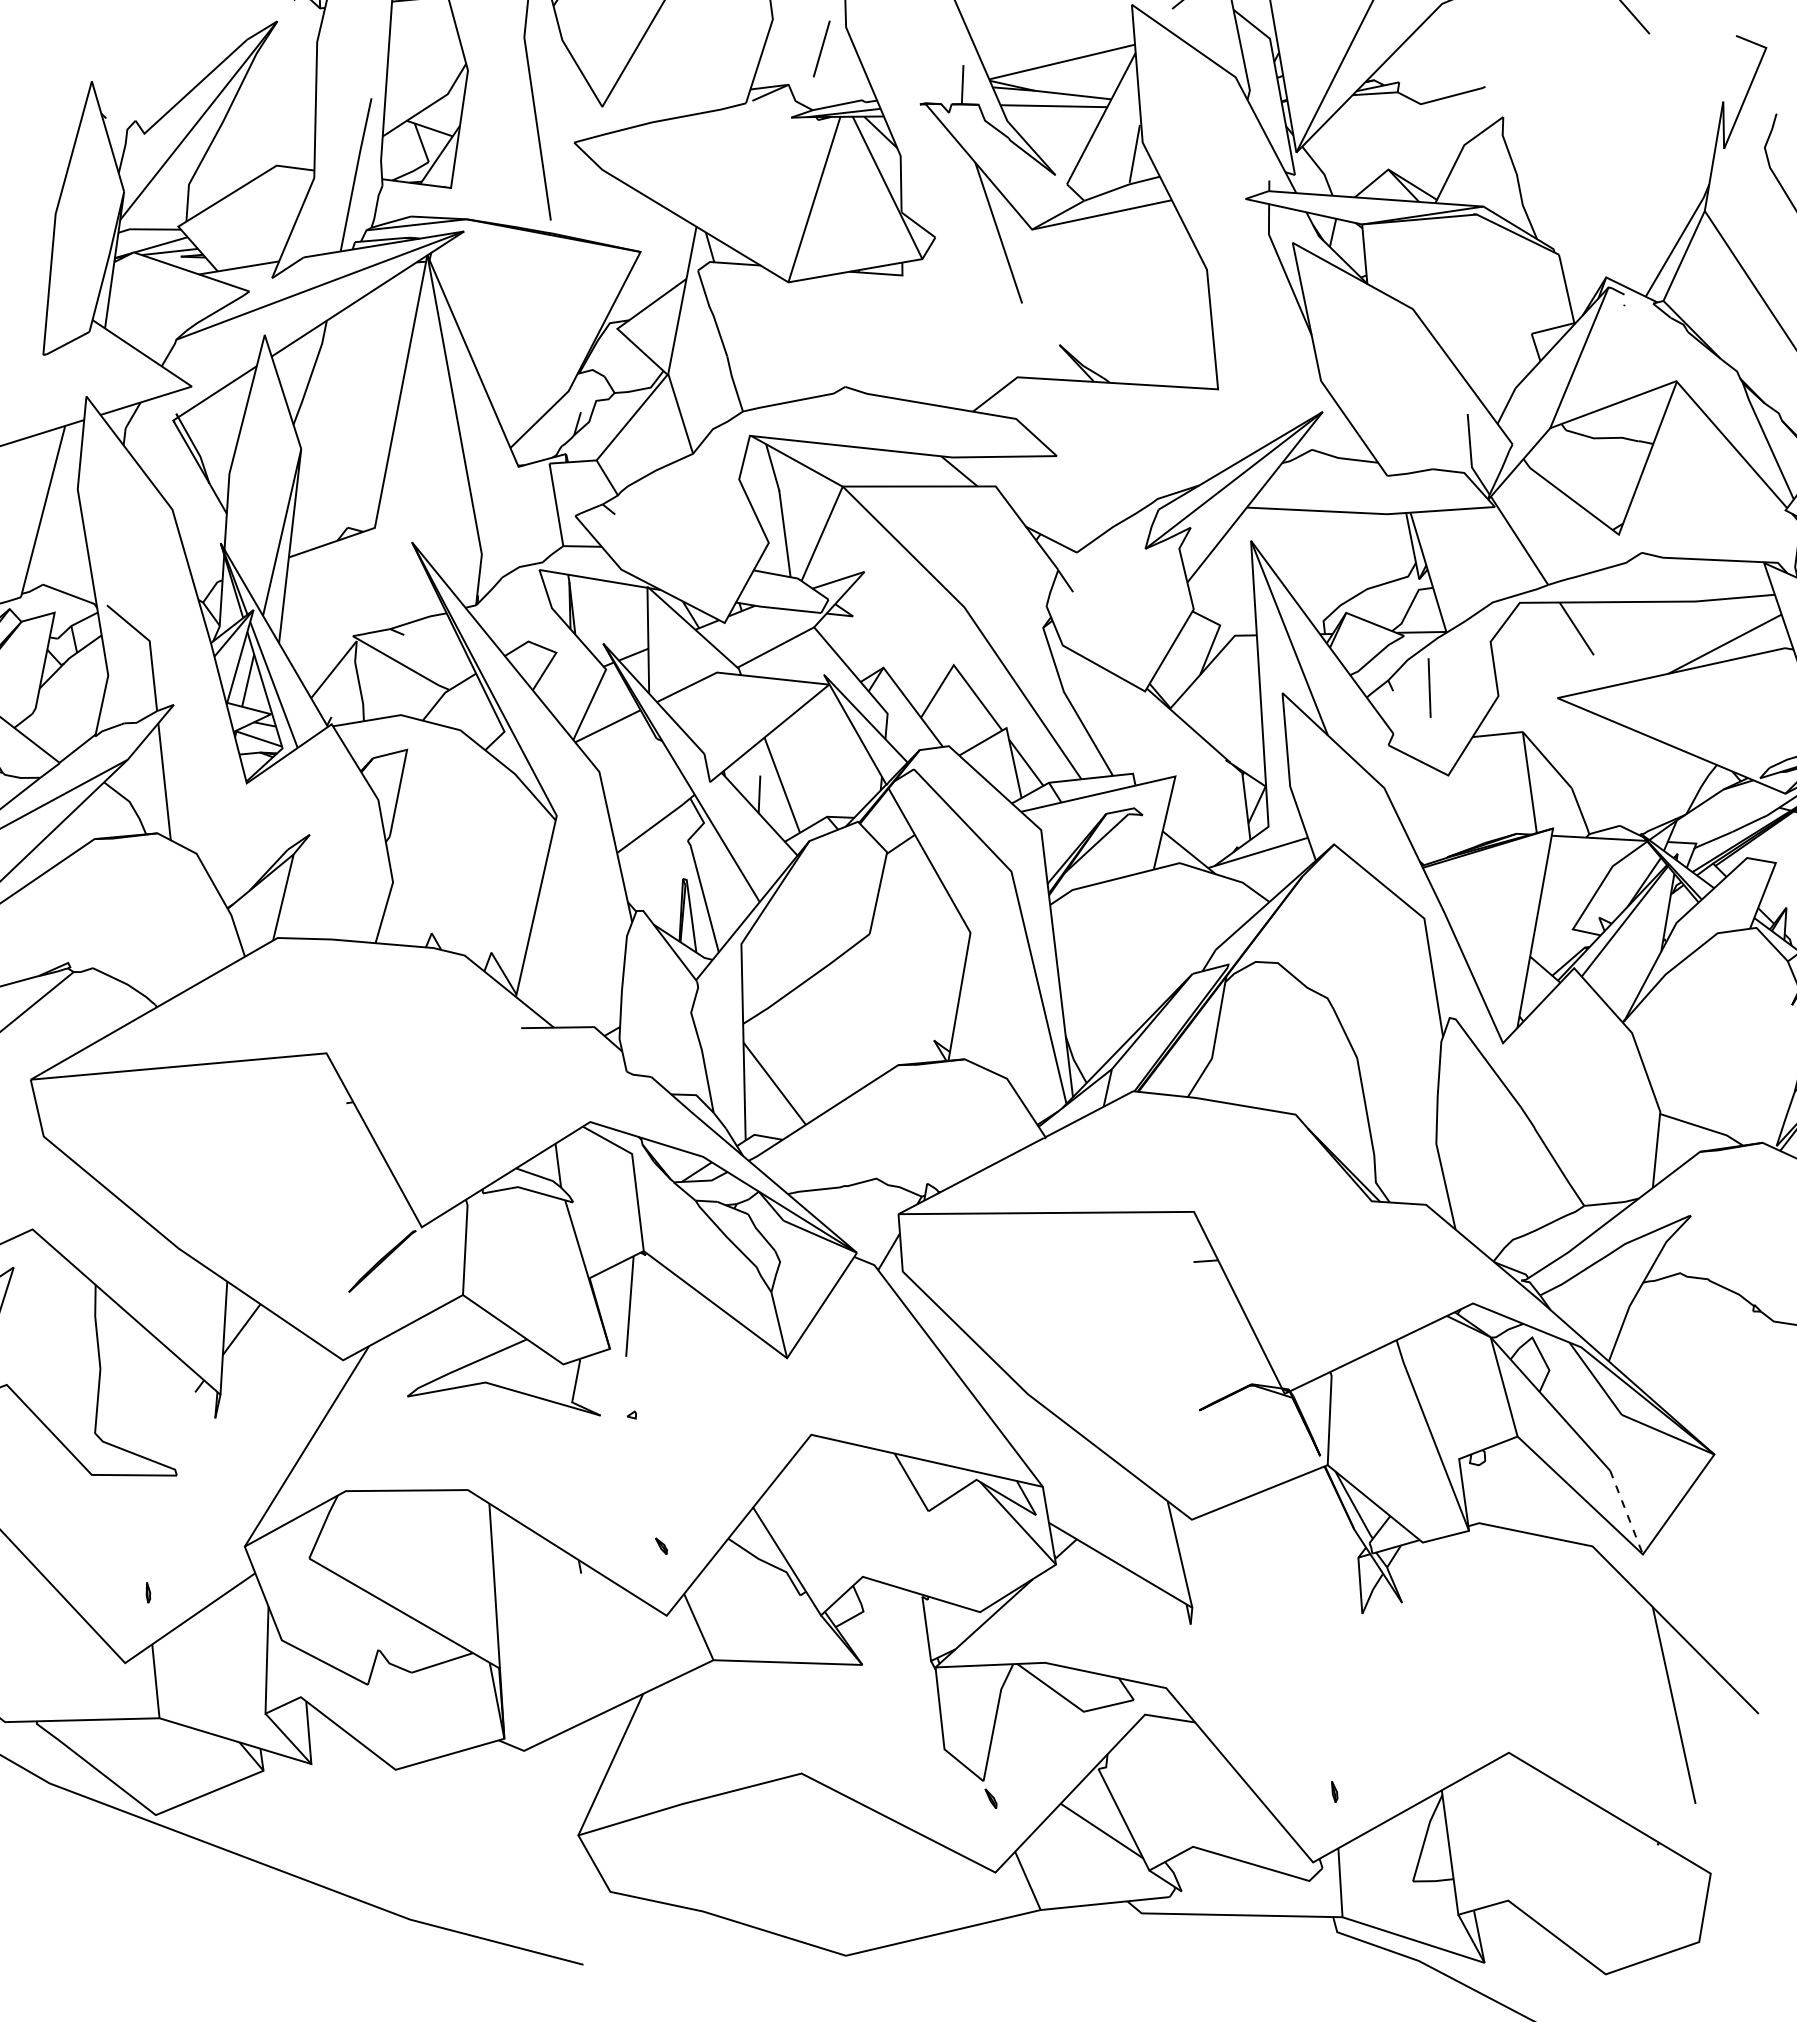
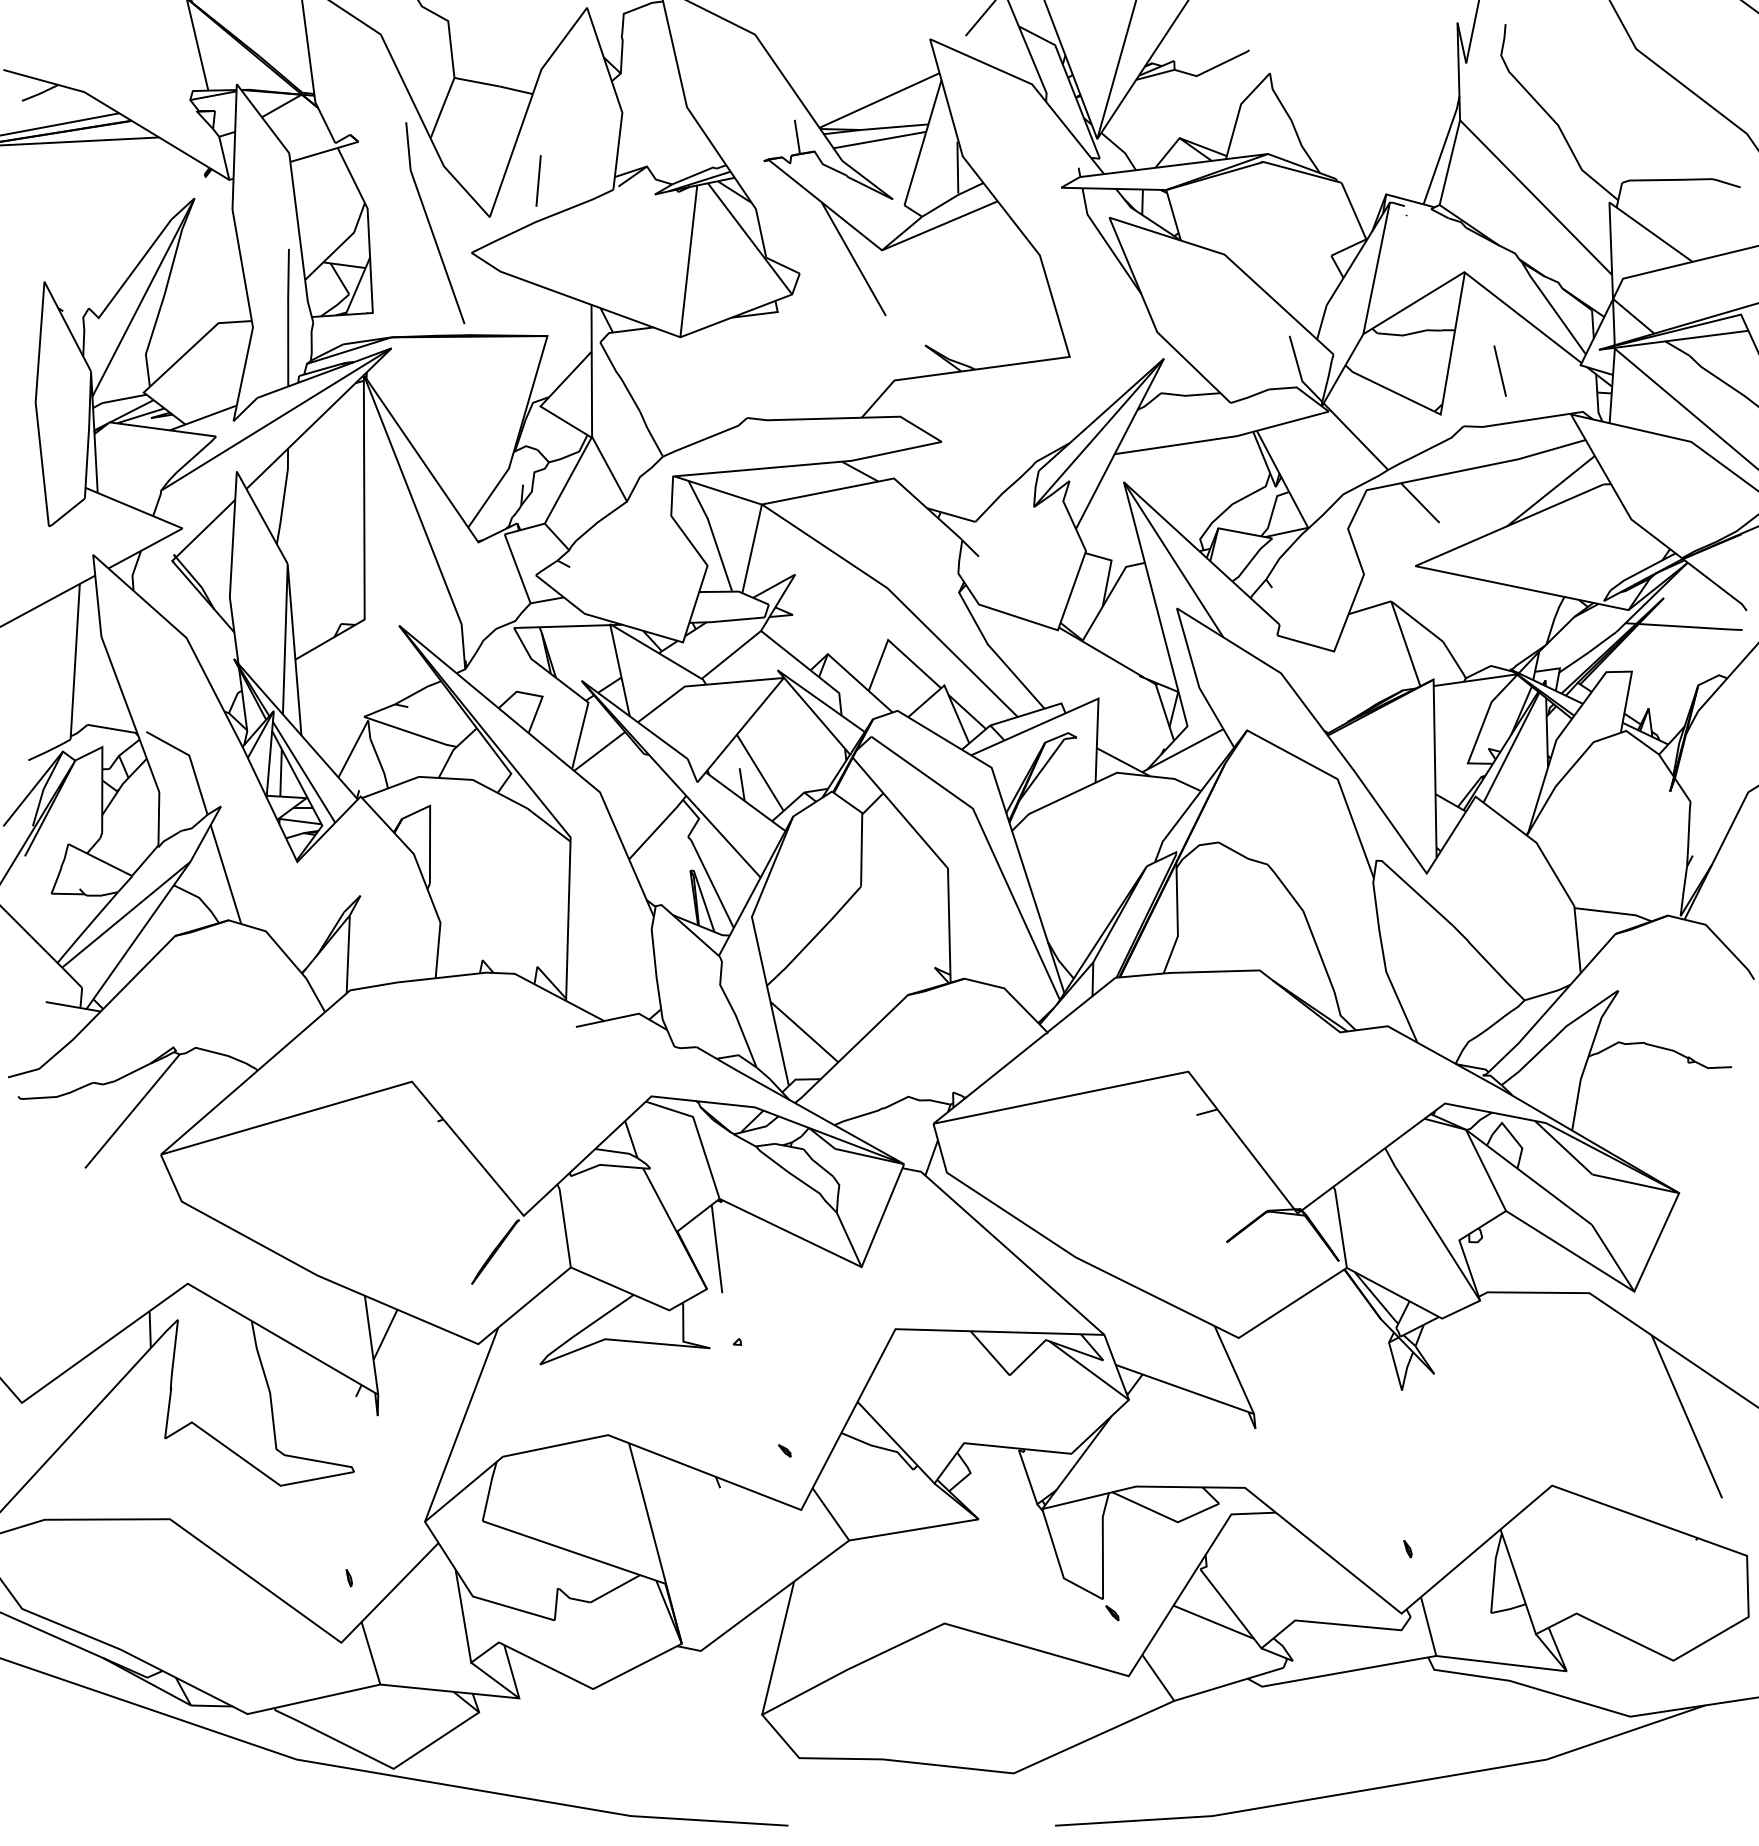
line: (821, 48) -> (538, 180), moved
line: (1429, 687) -> (1499, 370), moved
line: (1626, 1513) -> (1613, 1258), dashed -> solid

